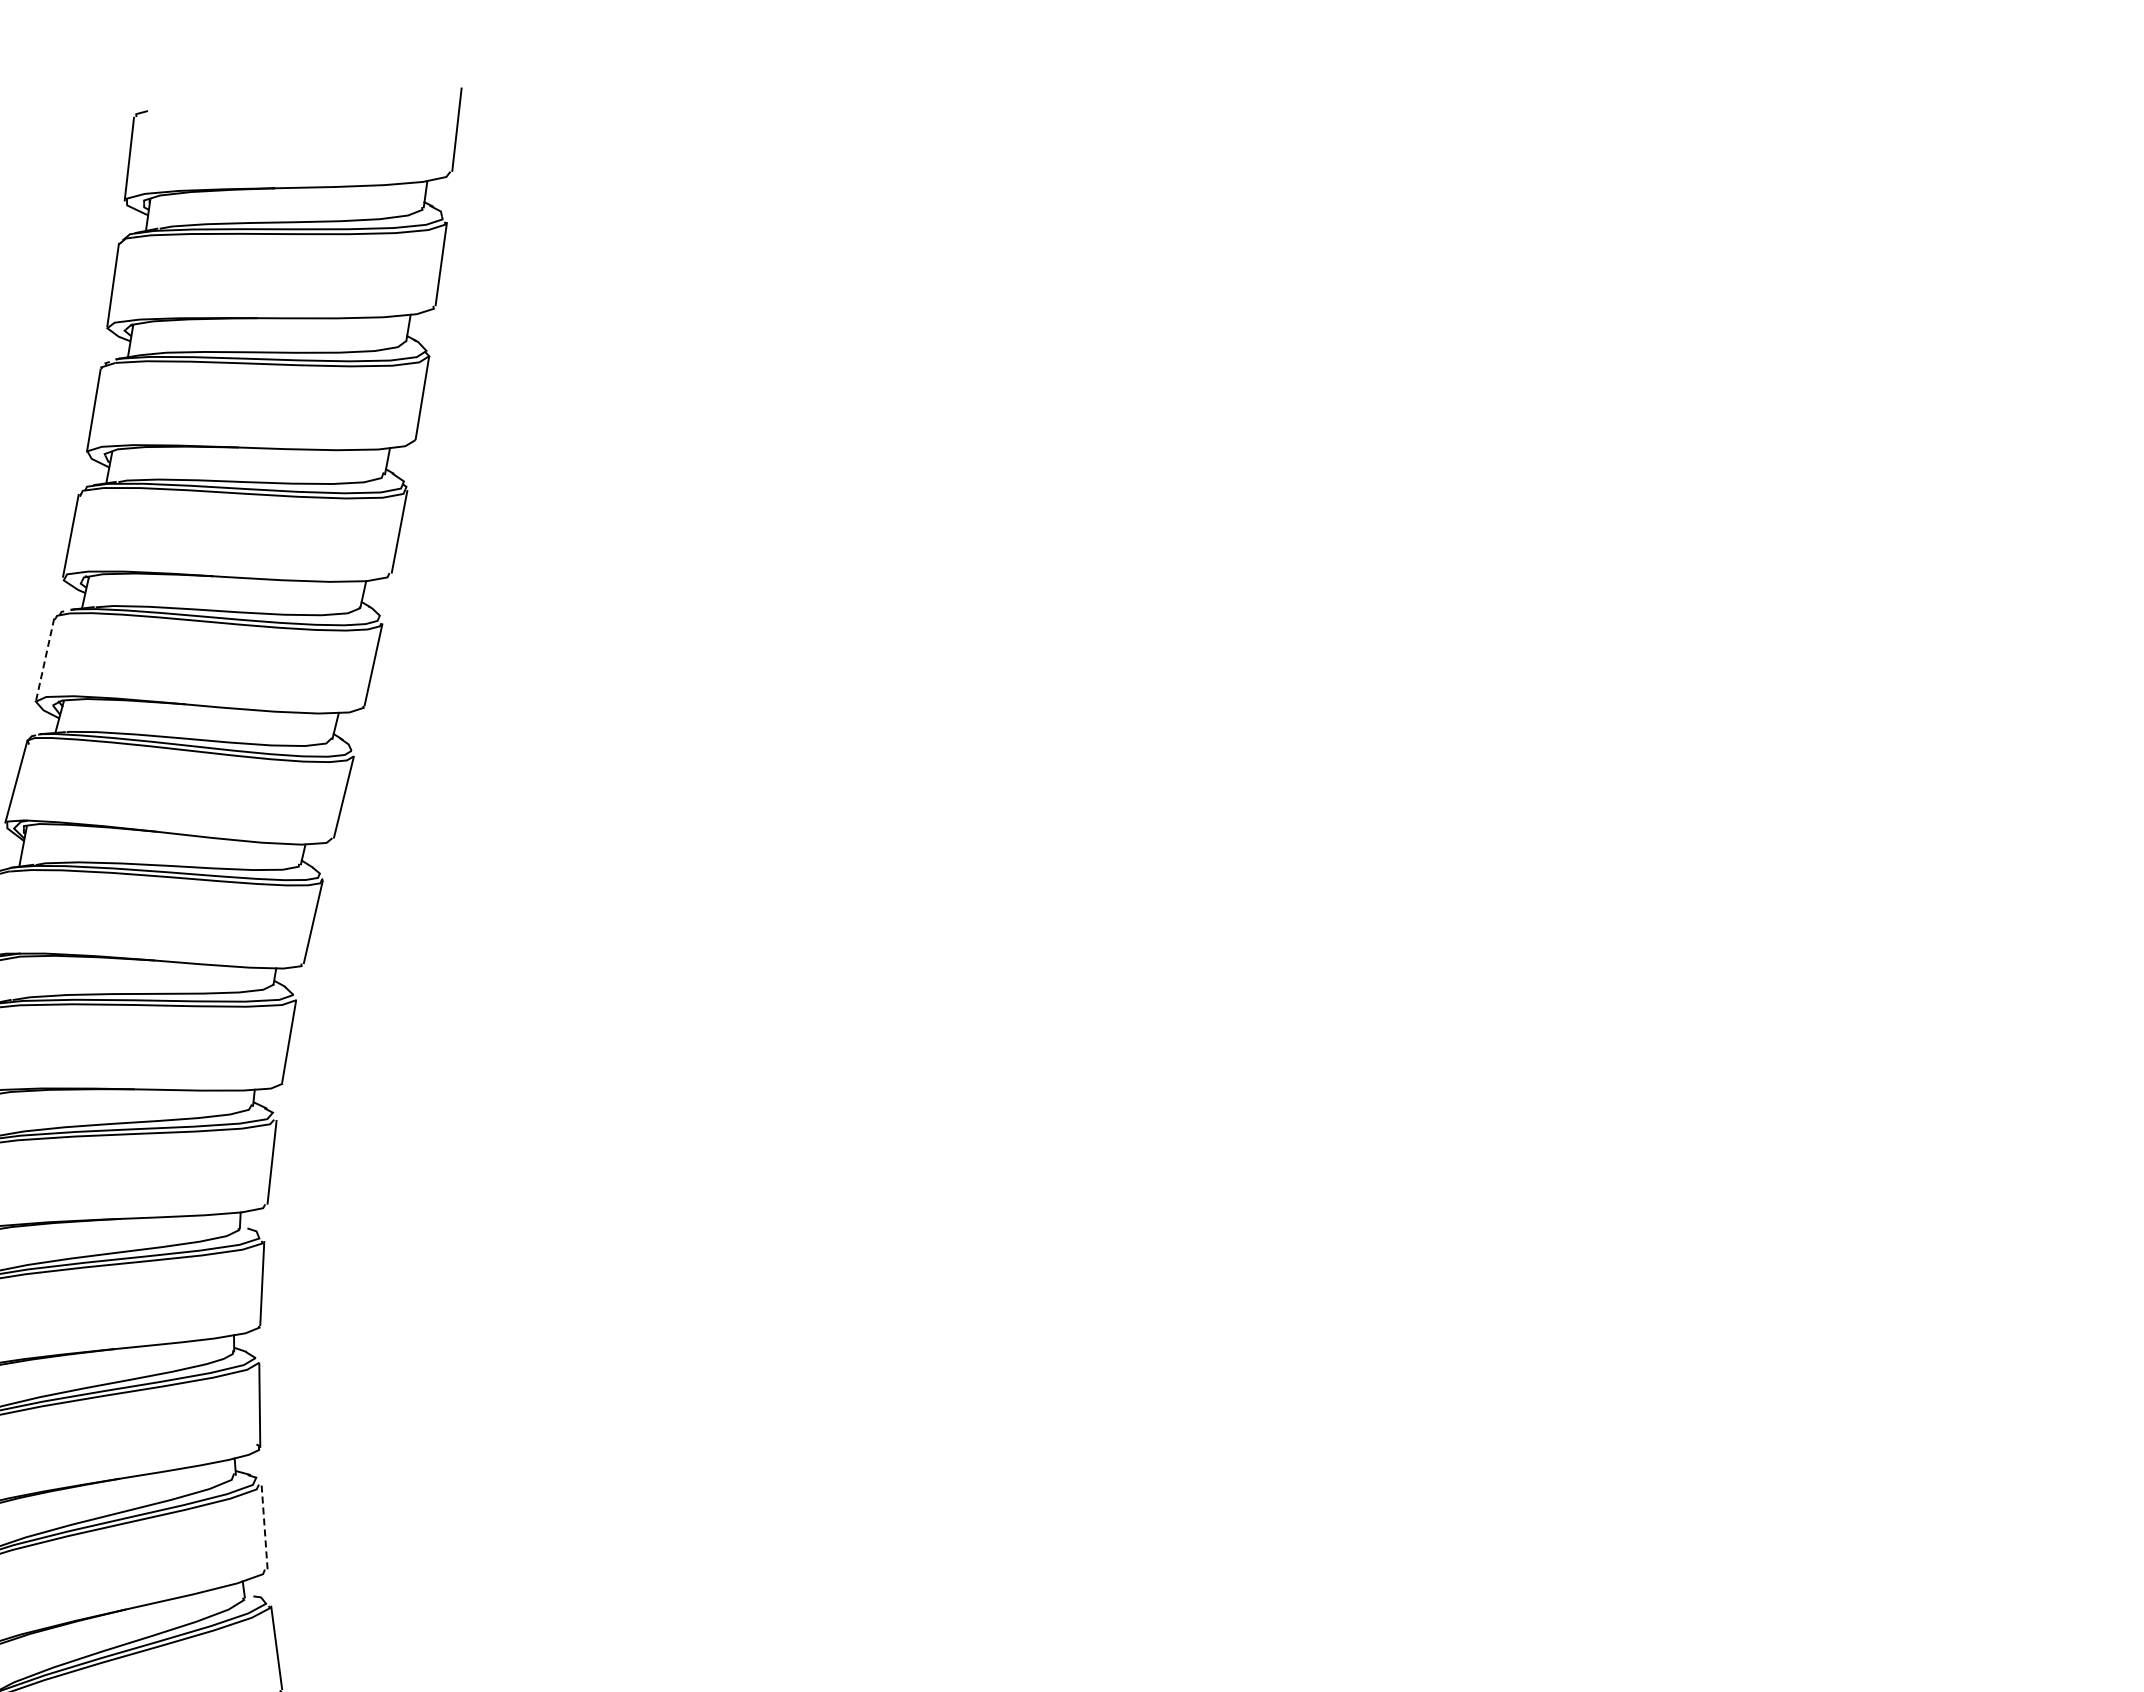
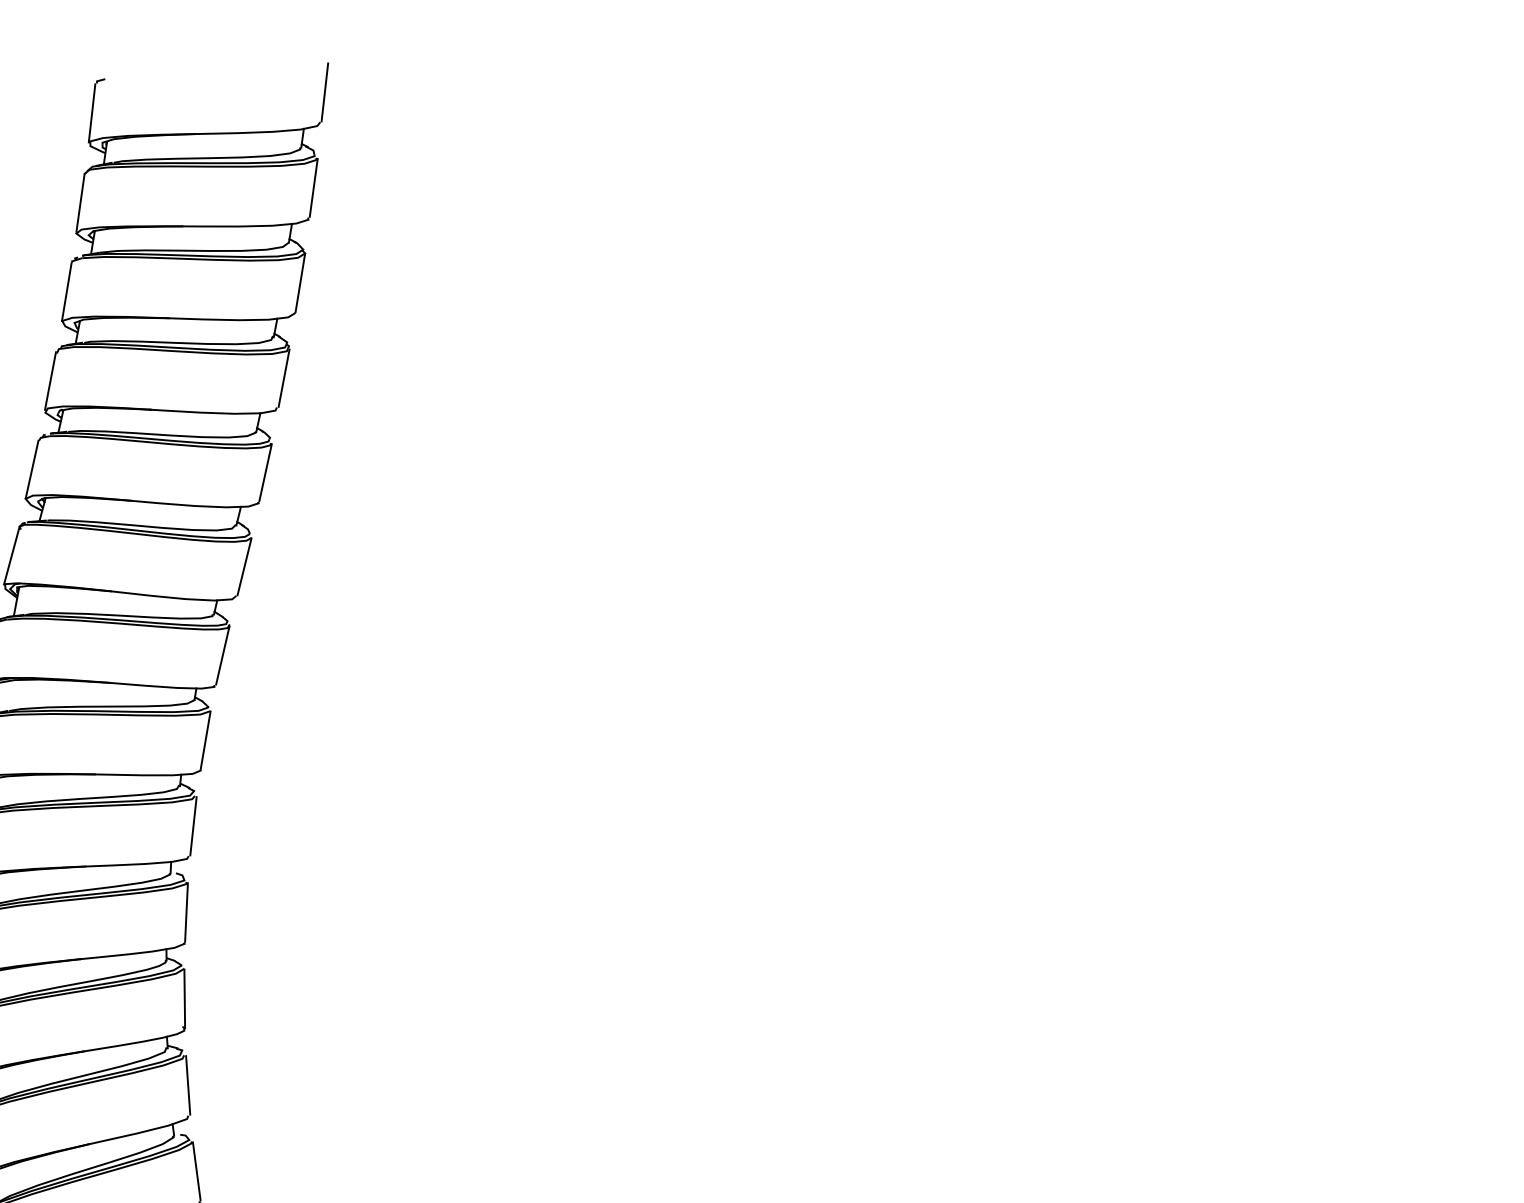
line: (45, 660) -> (32, 469), dashed -> solid
line: (264, 1526) -> (188, 1085), dashed -> solid

